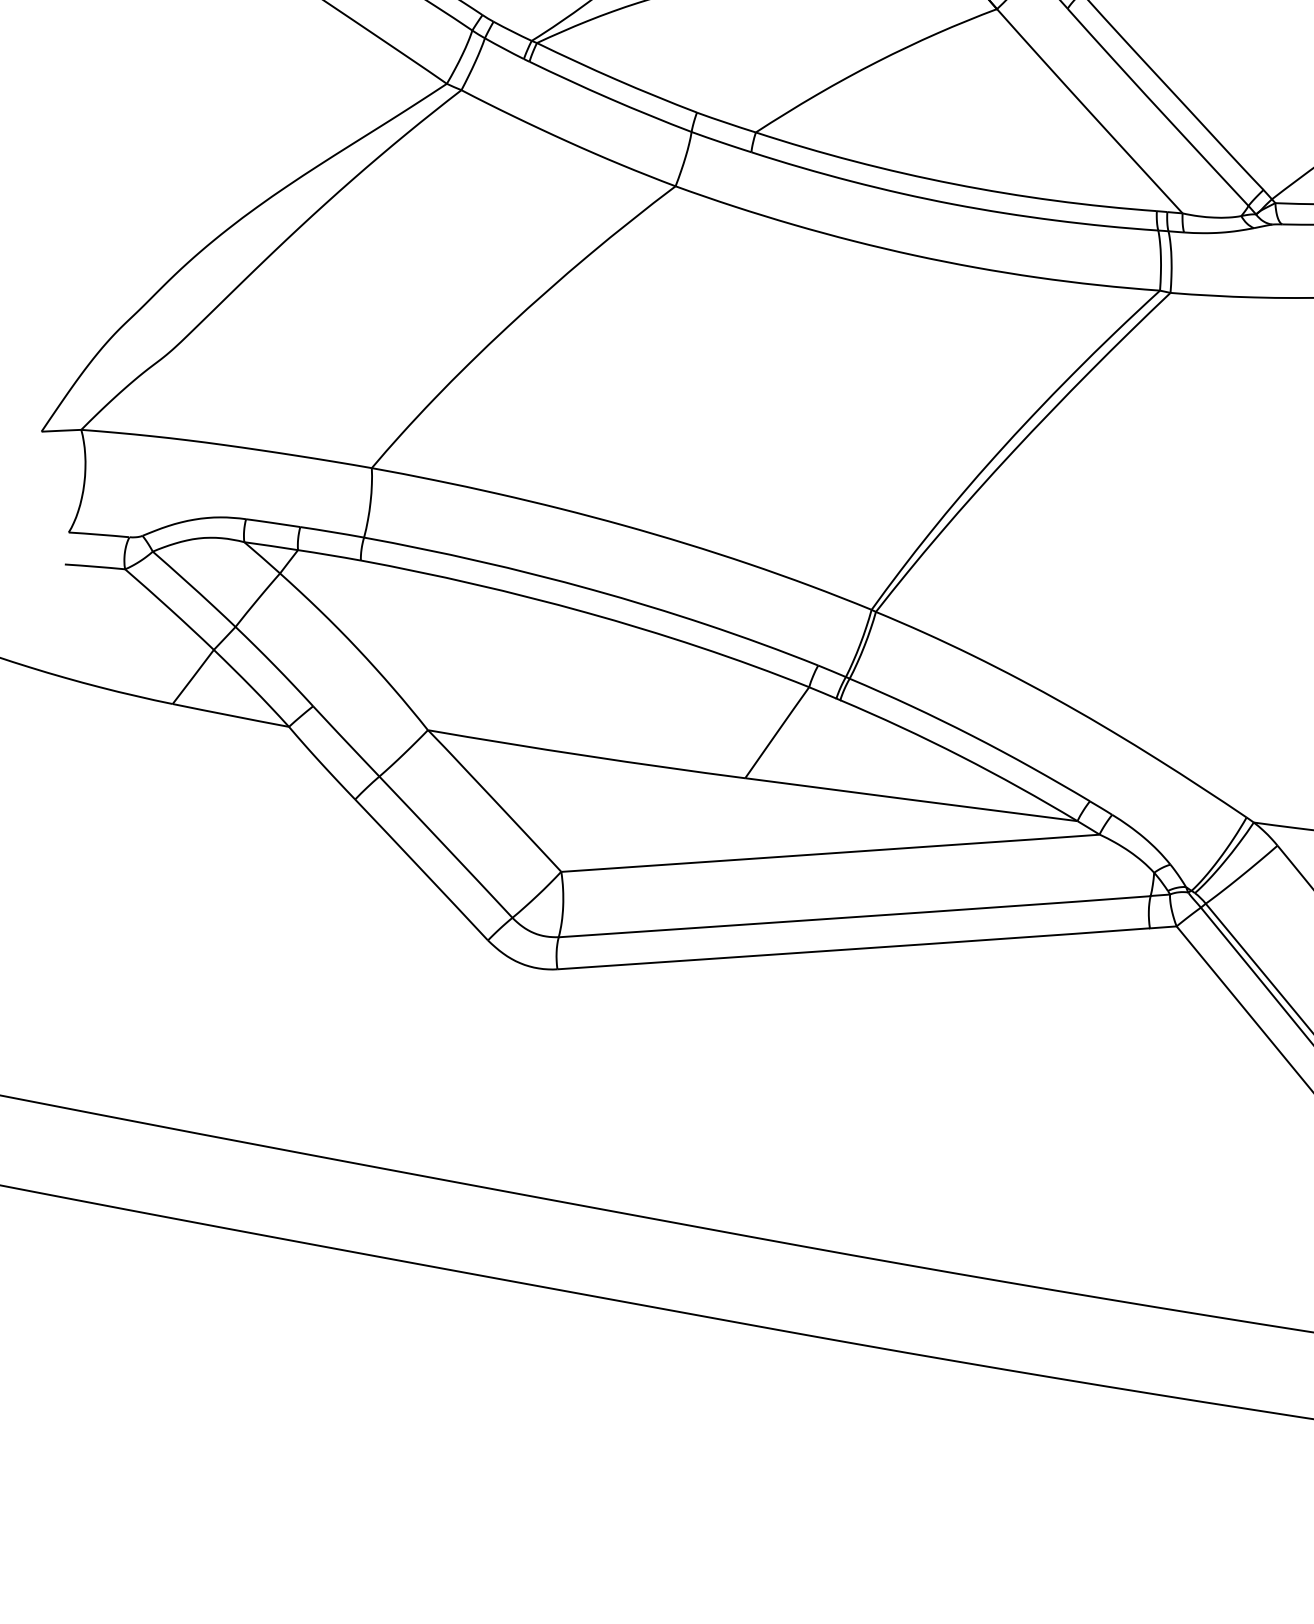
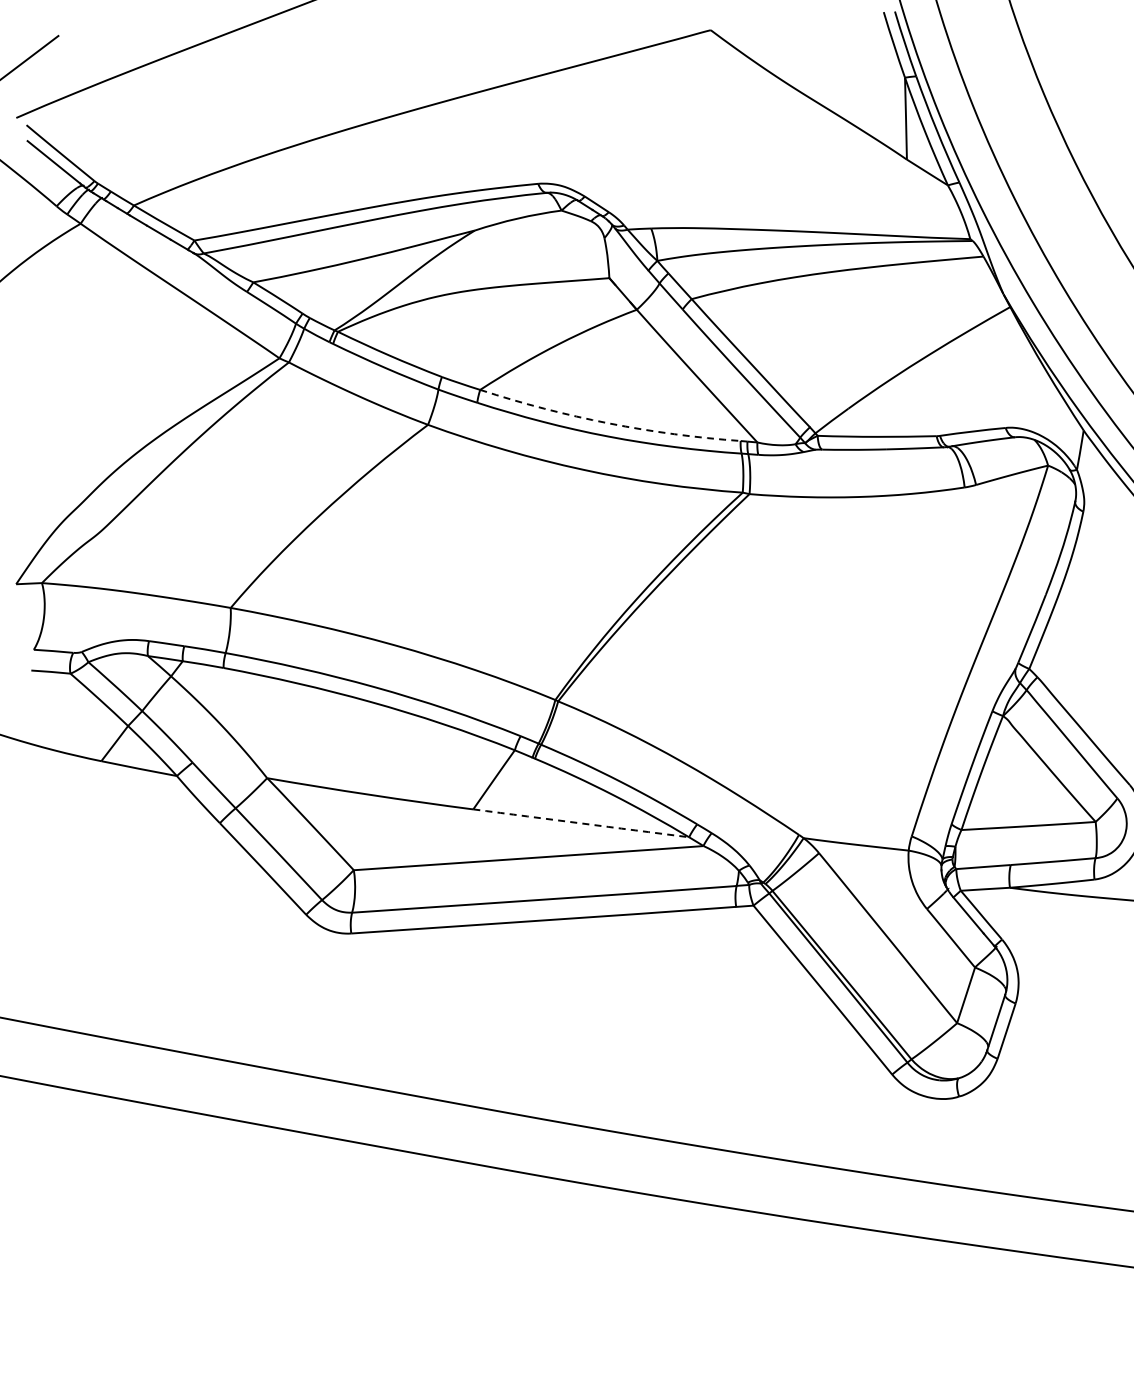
arc: (953, 184) -> (608, 423), solid -> dashed
arc: (911, 799) -> (581, 823), solid -> dashed

